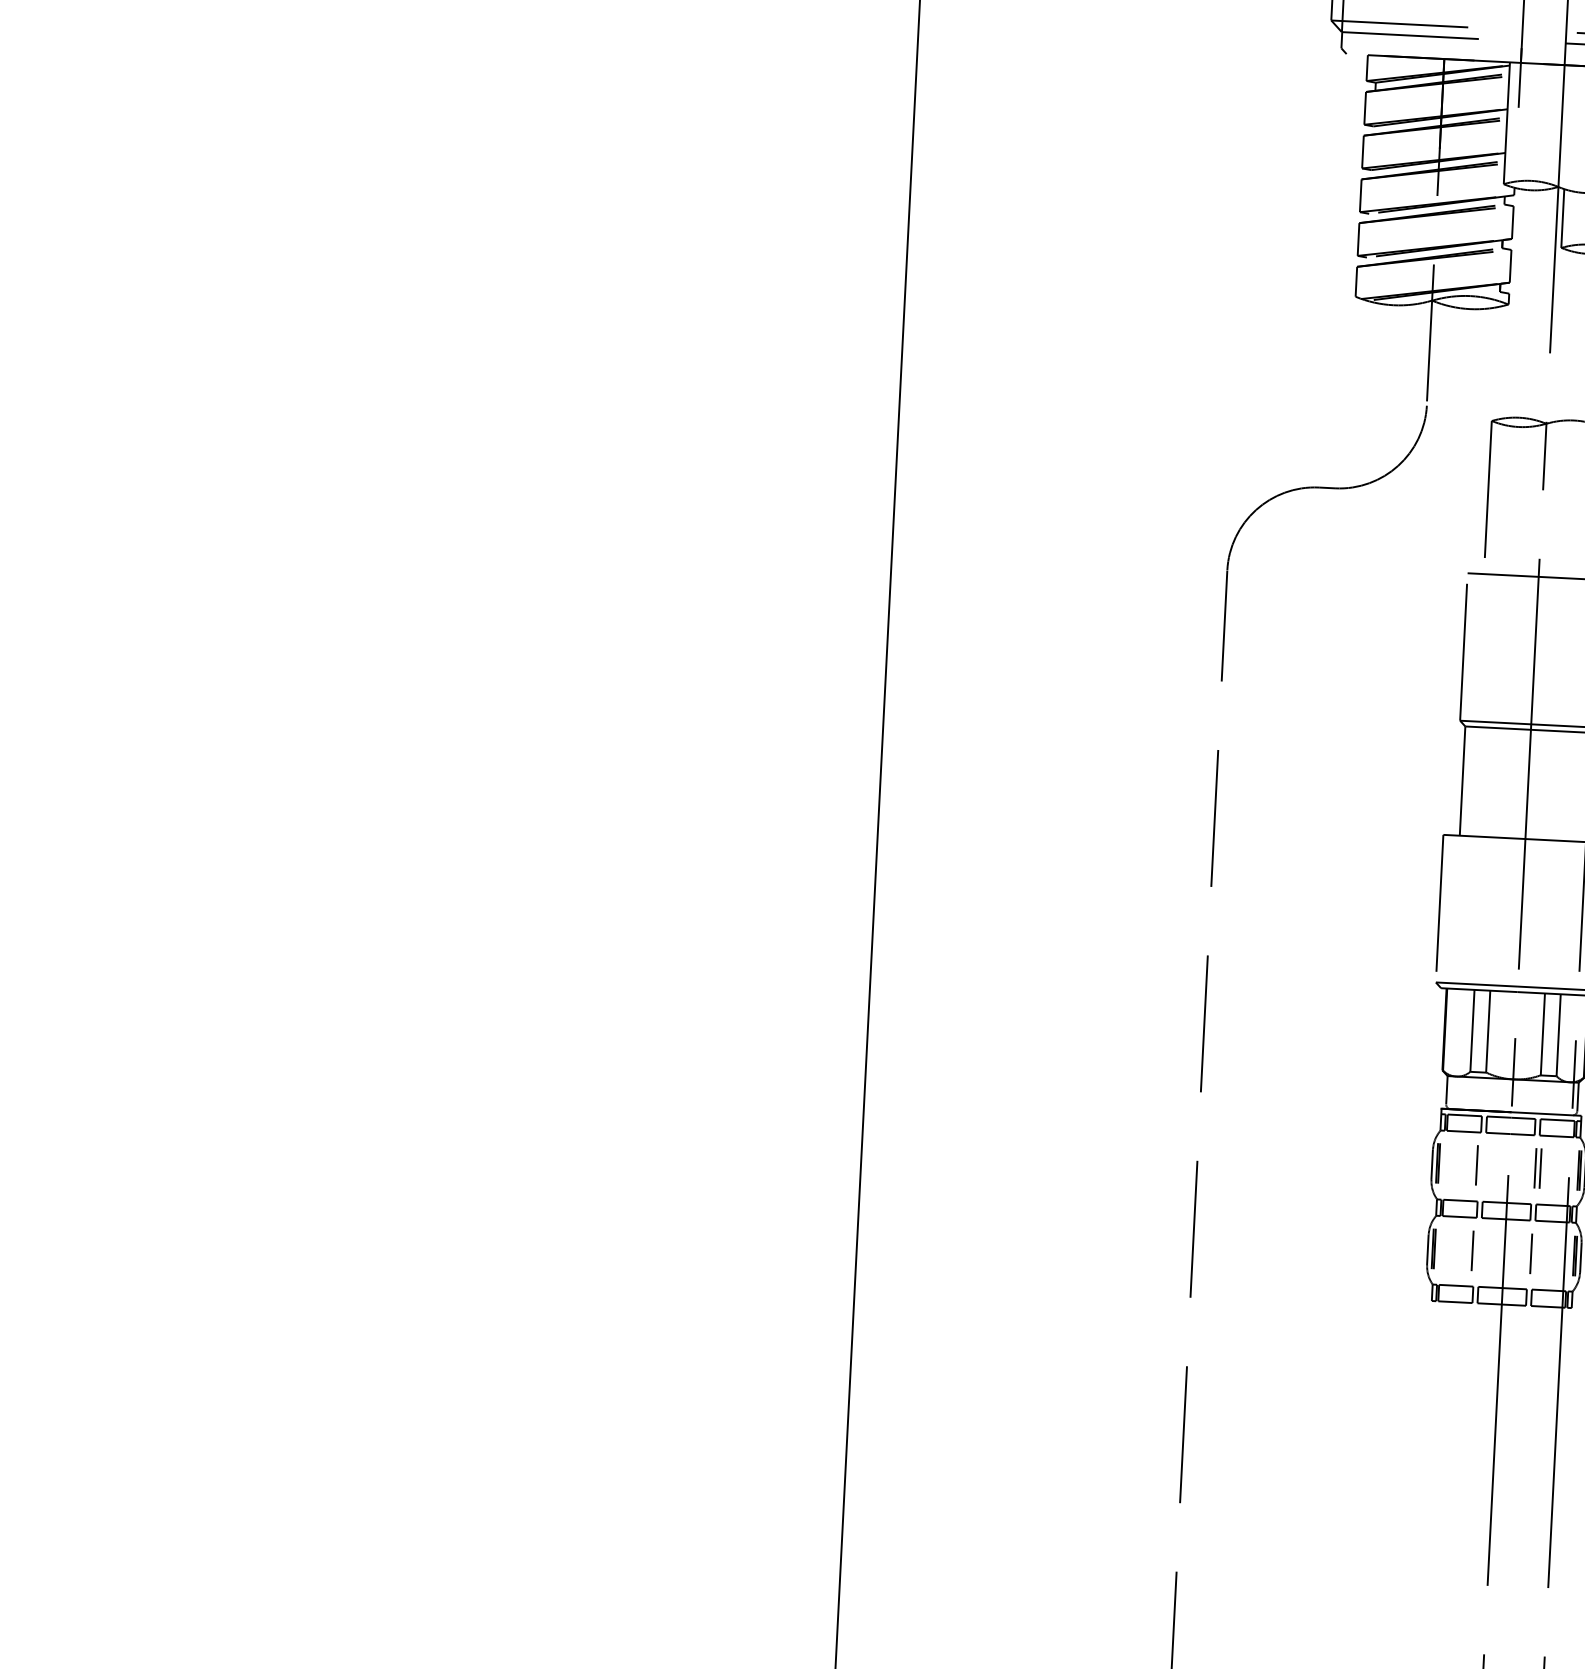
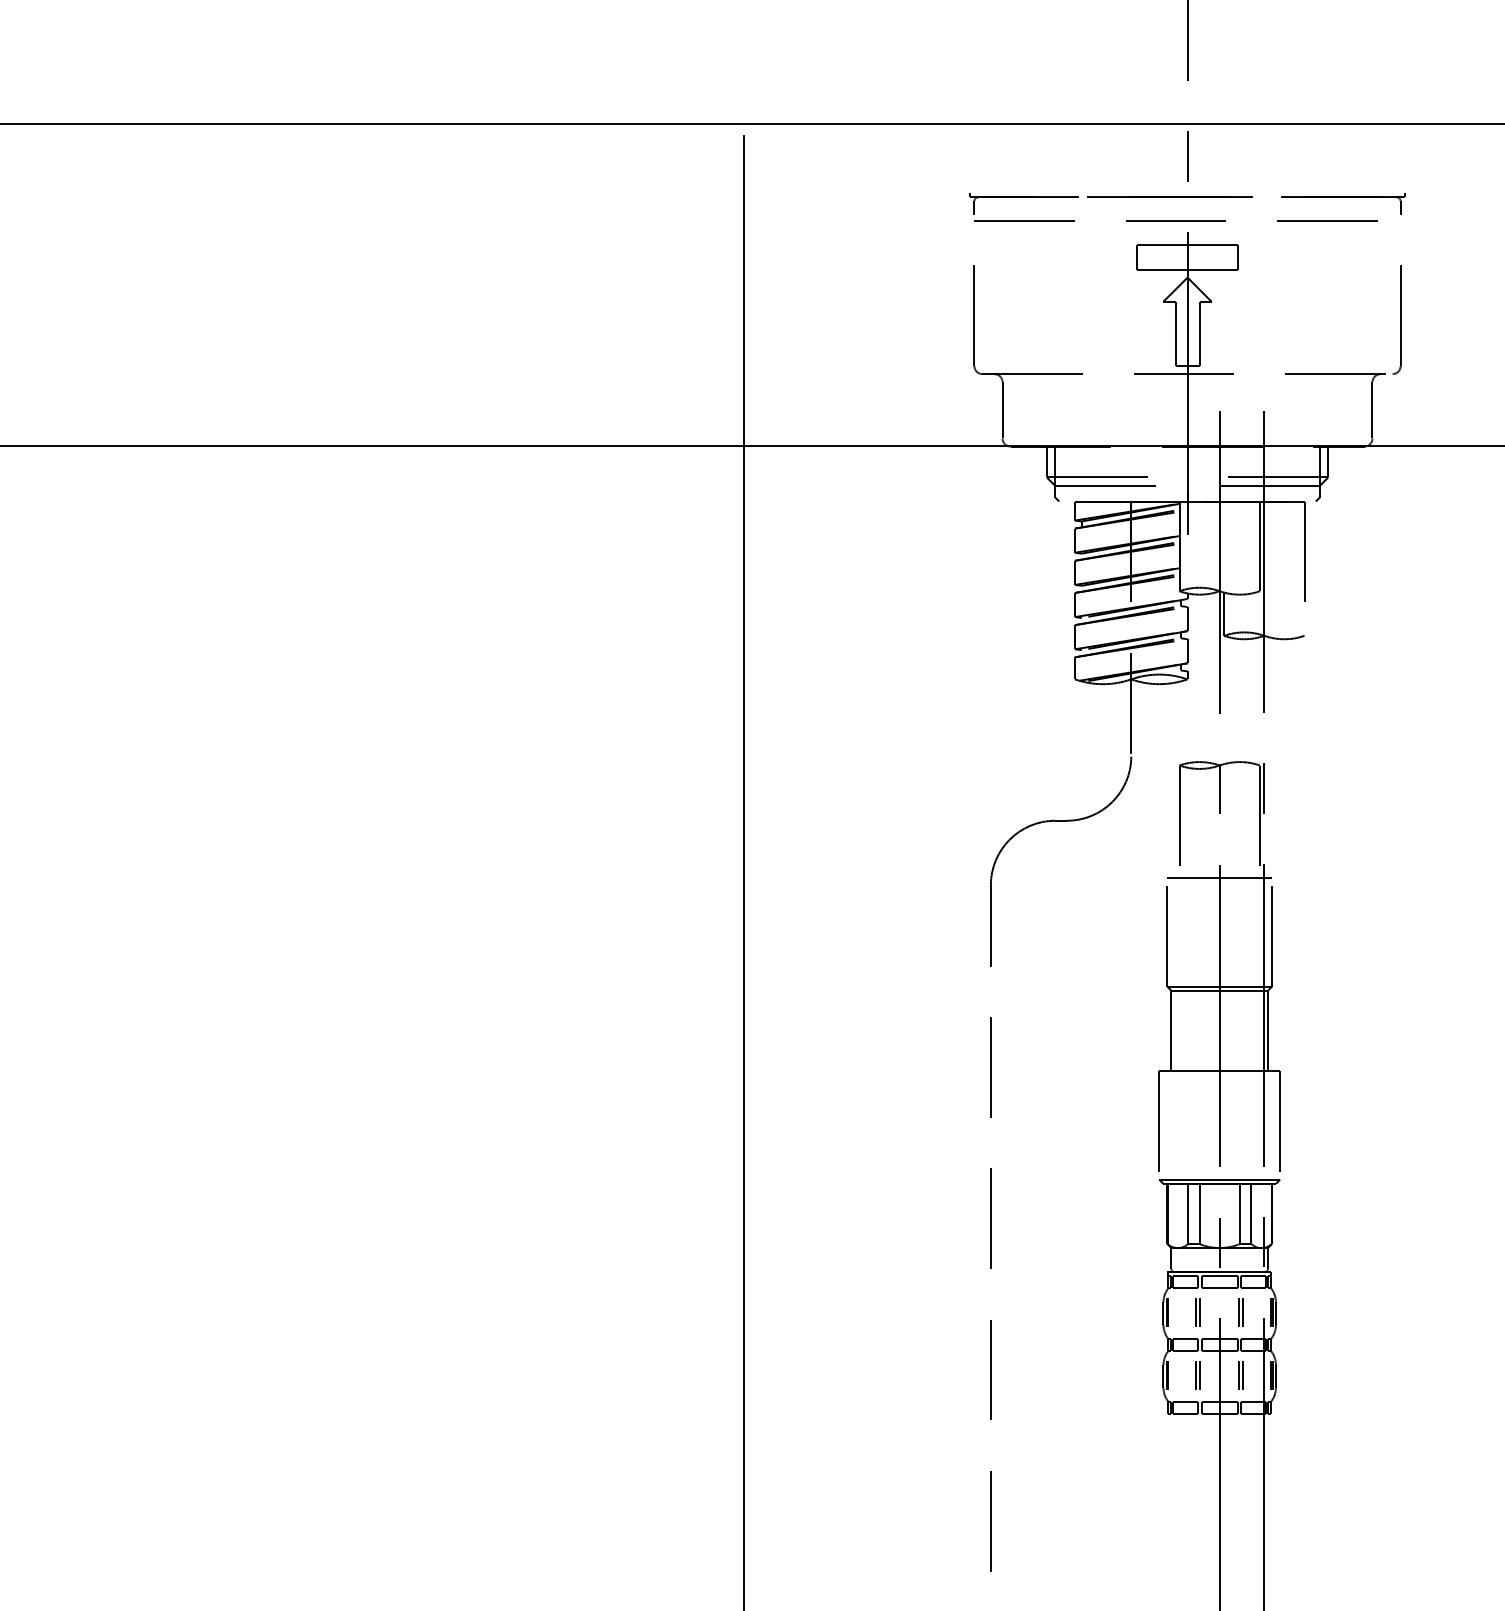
line: (1482, 1165) -> (1200, 1312), added
line: (1478, 1251) -> (1200, 1375), added
line: (1536, 1254) -> (1243, 1375), added

